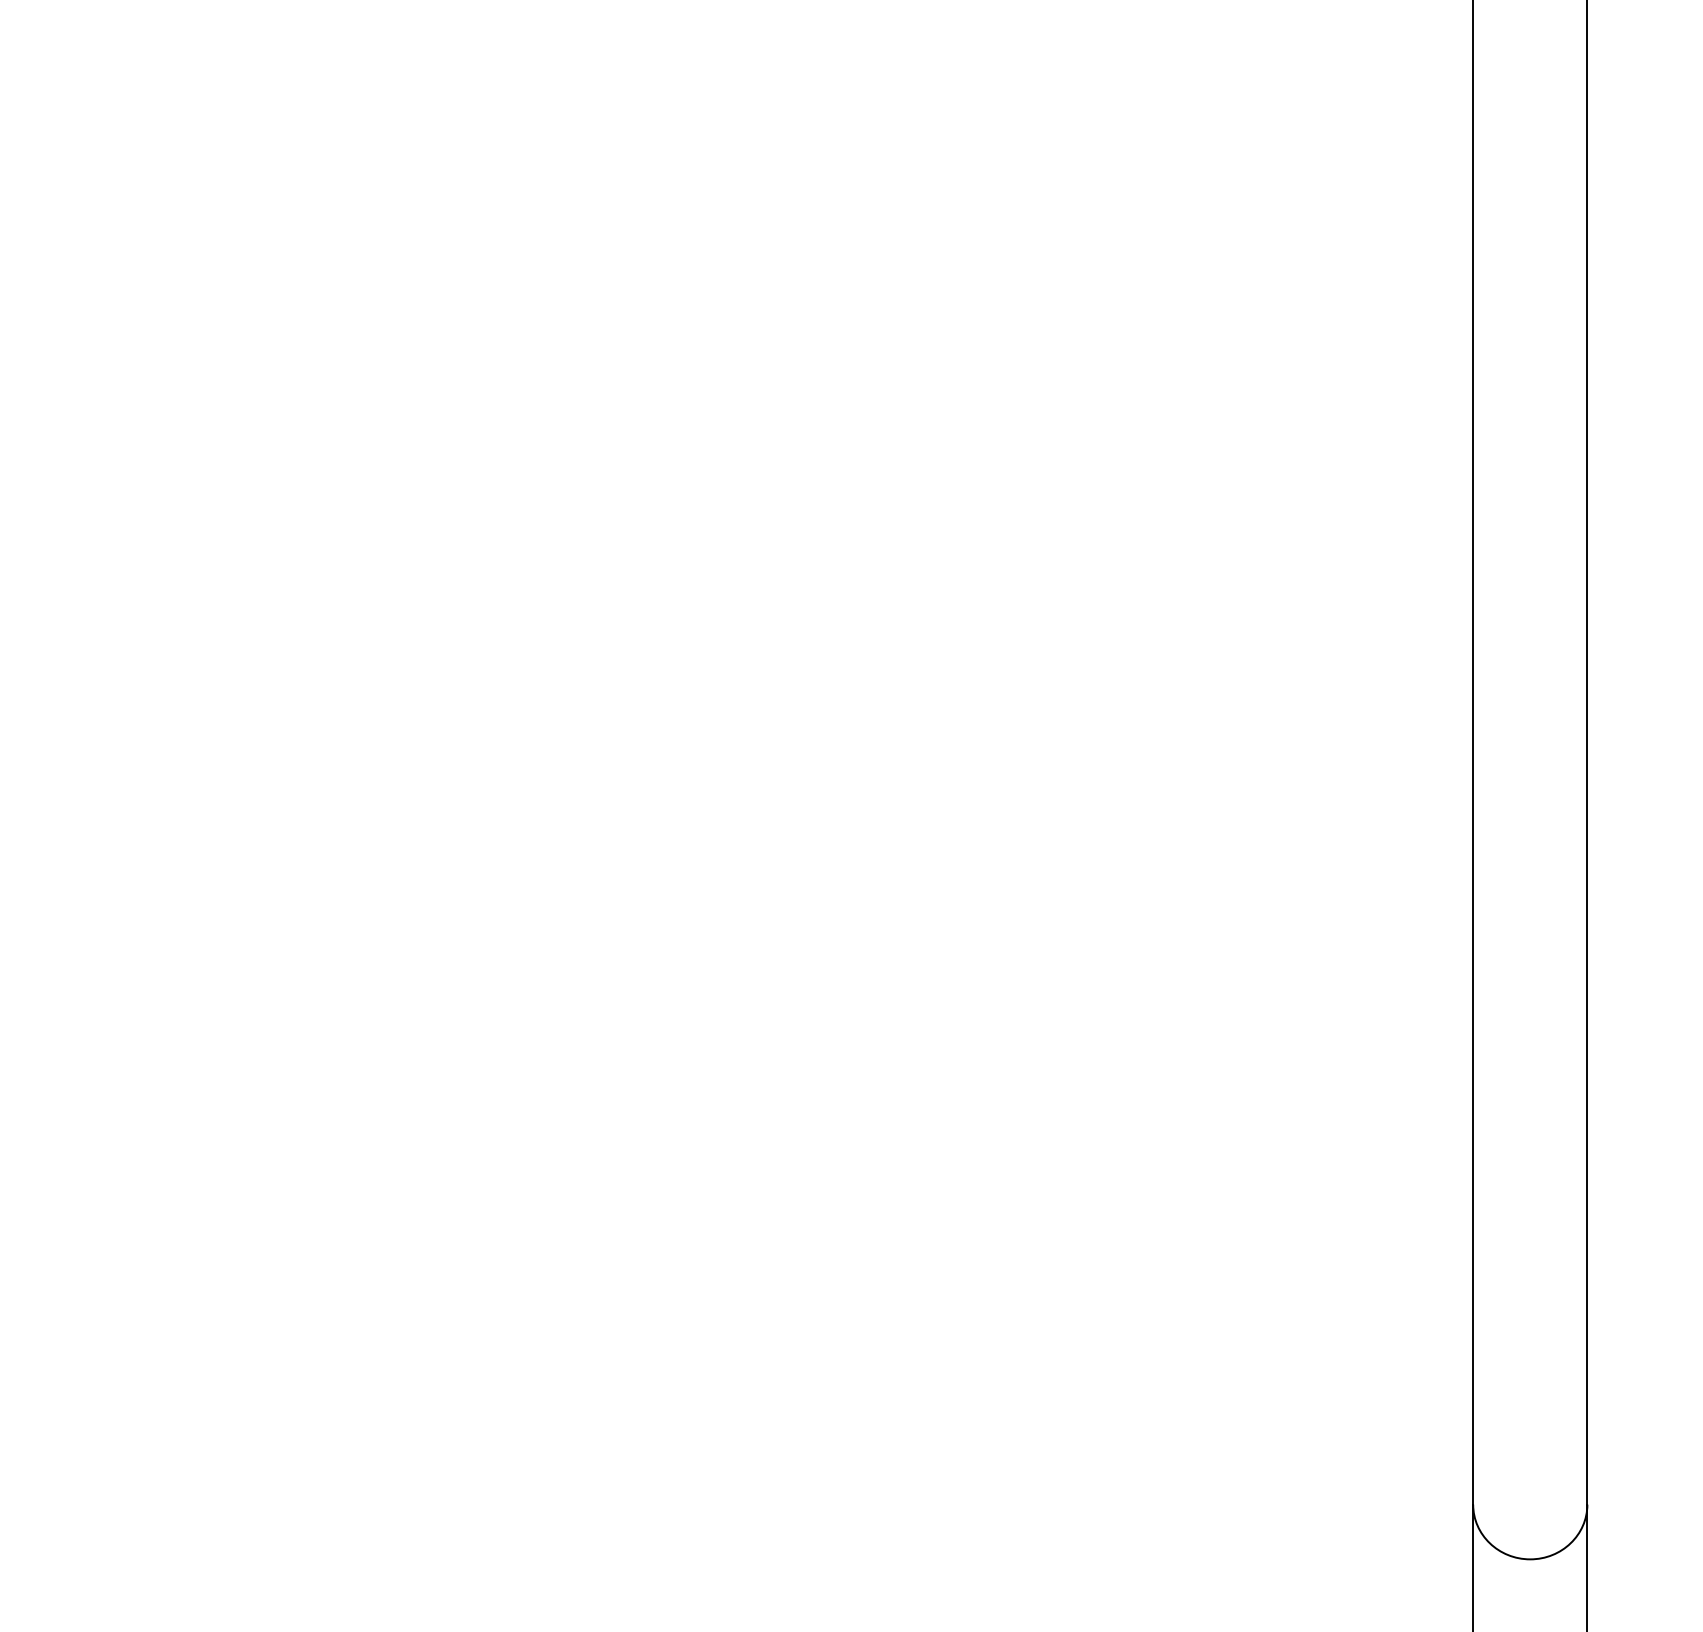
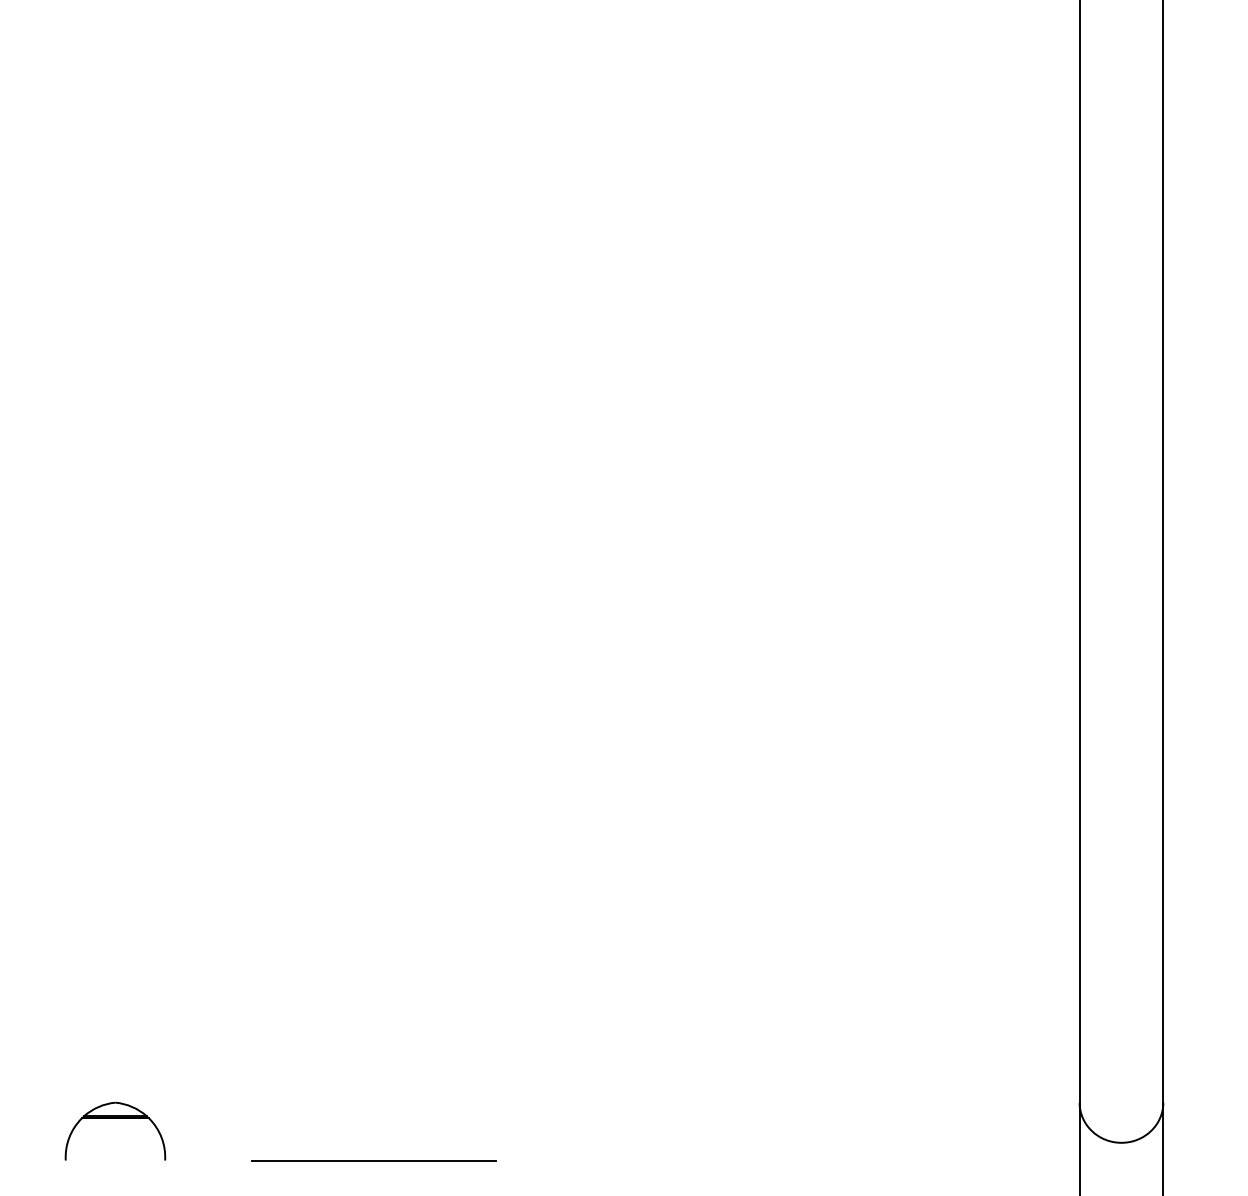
part: (157, 1526) -> (115, 1118), added
line: (509, 1583) -> (373, 1160), added

